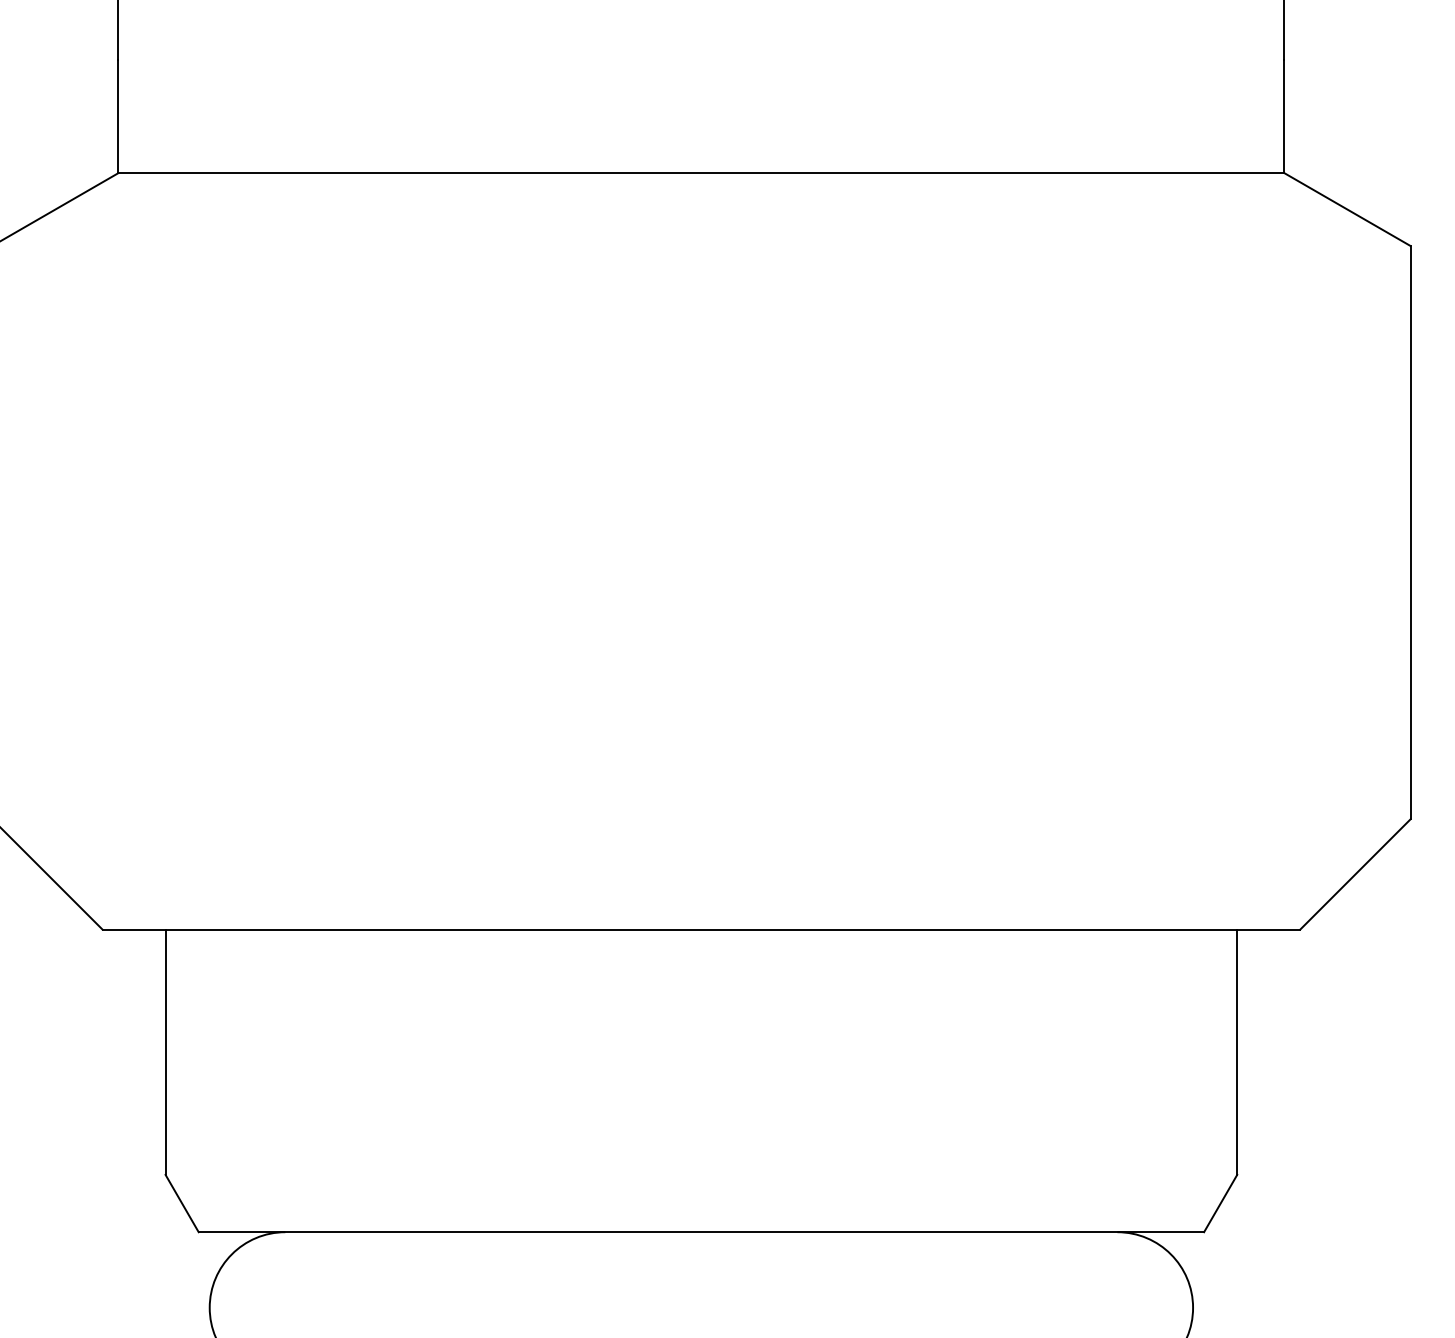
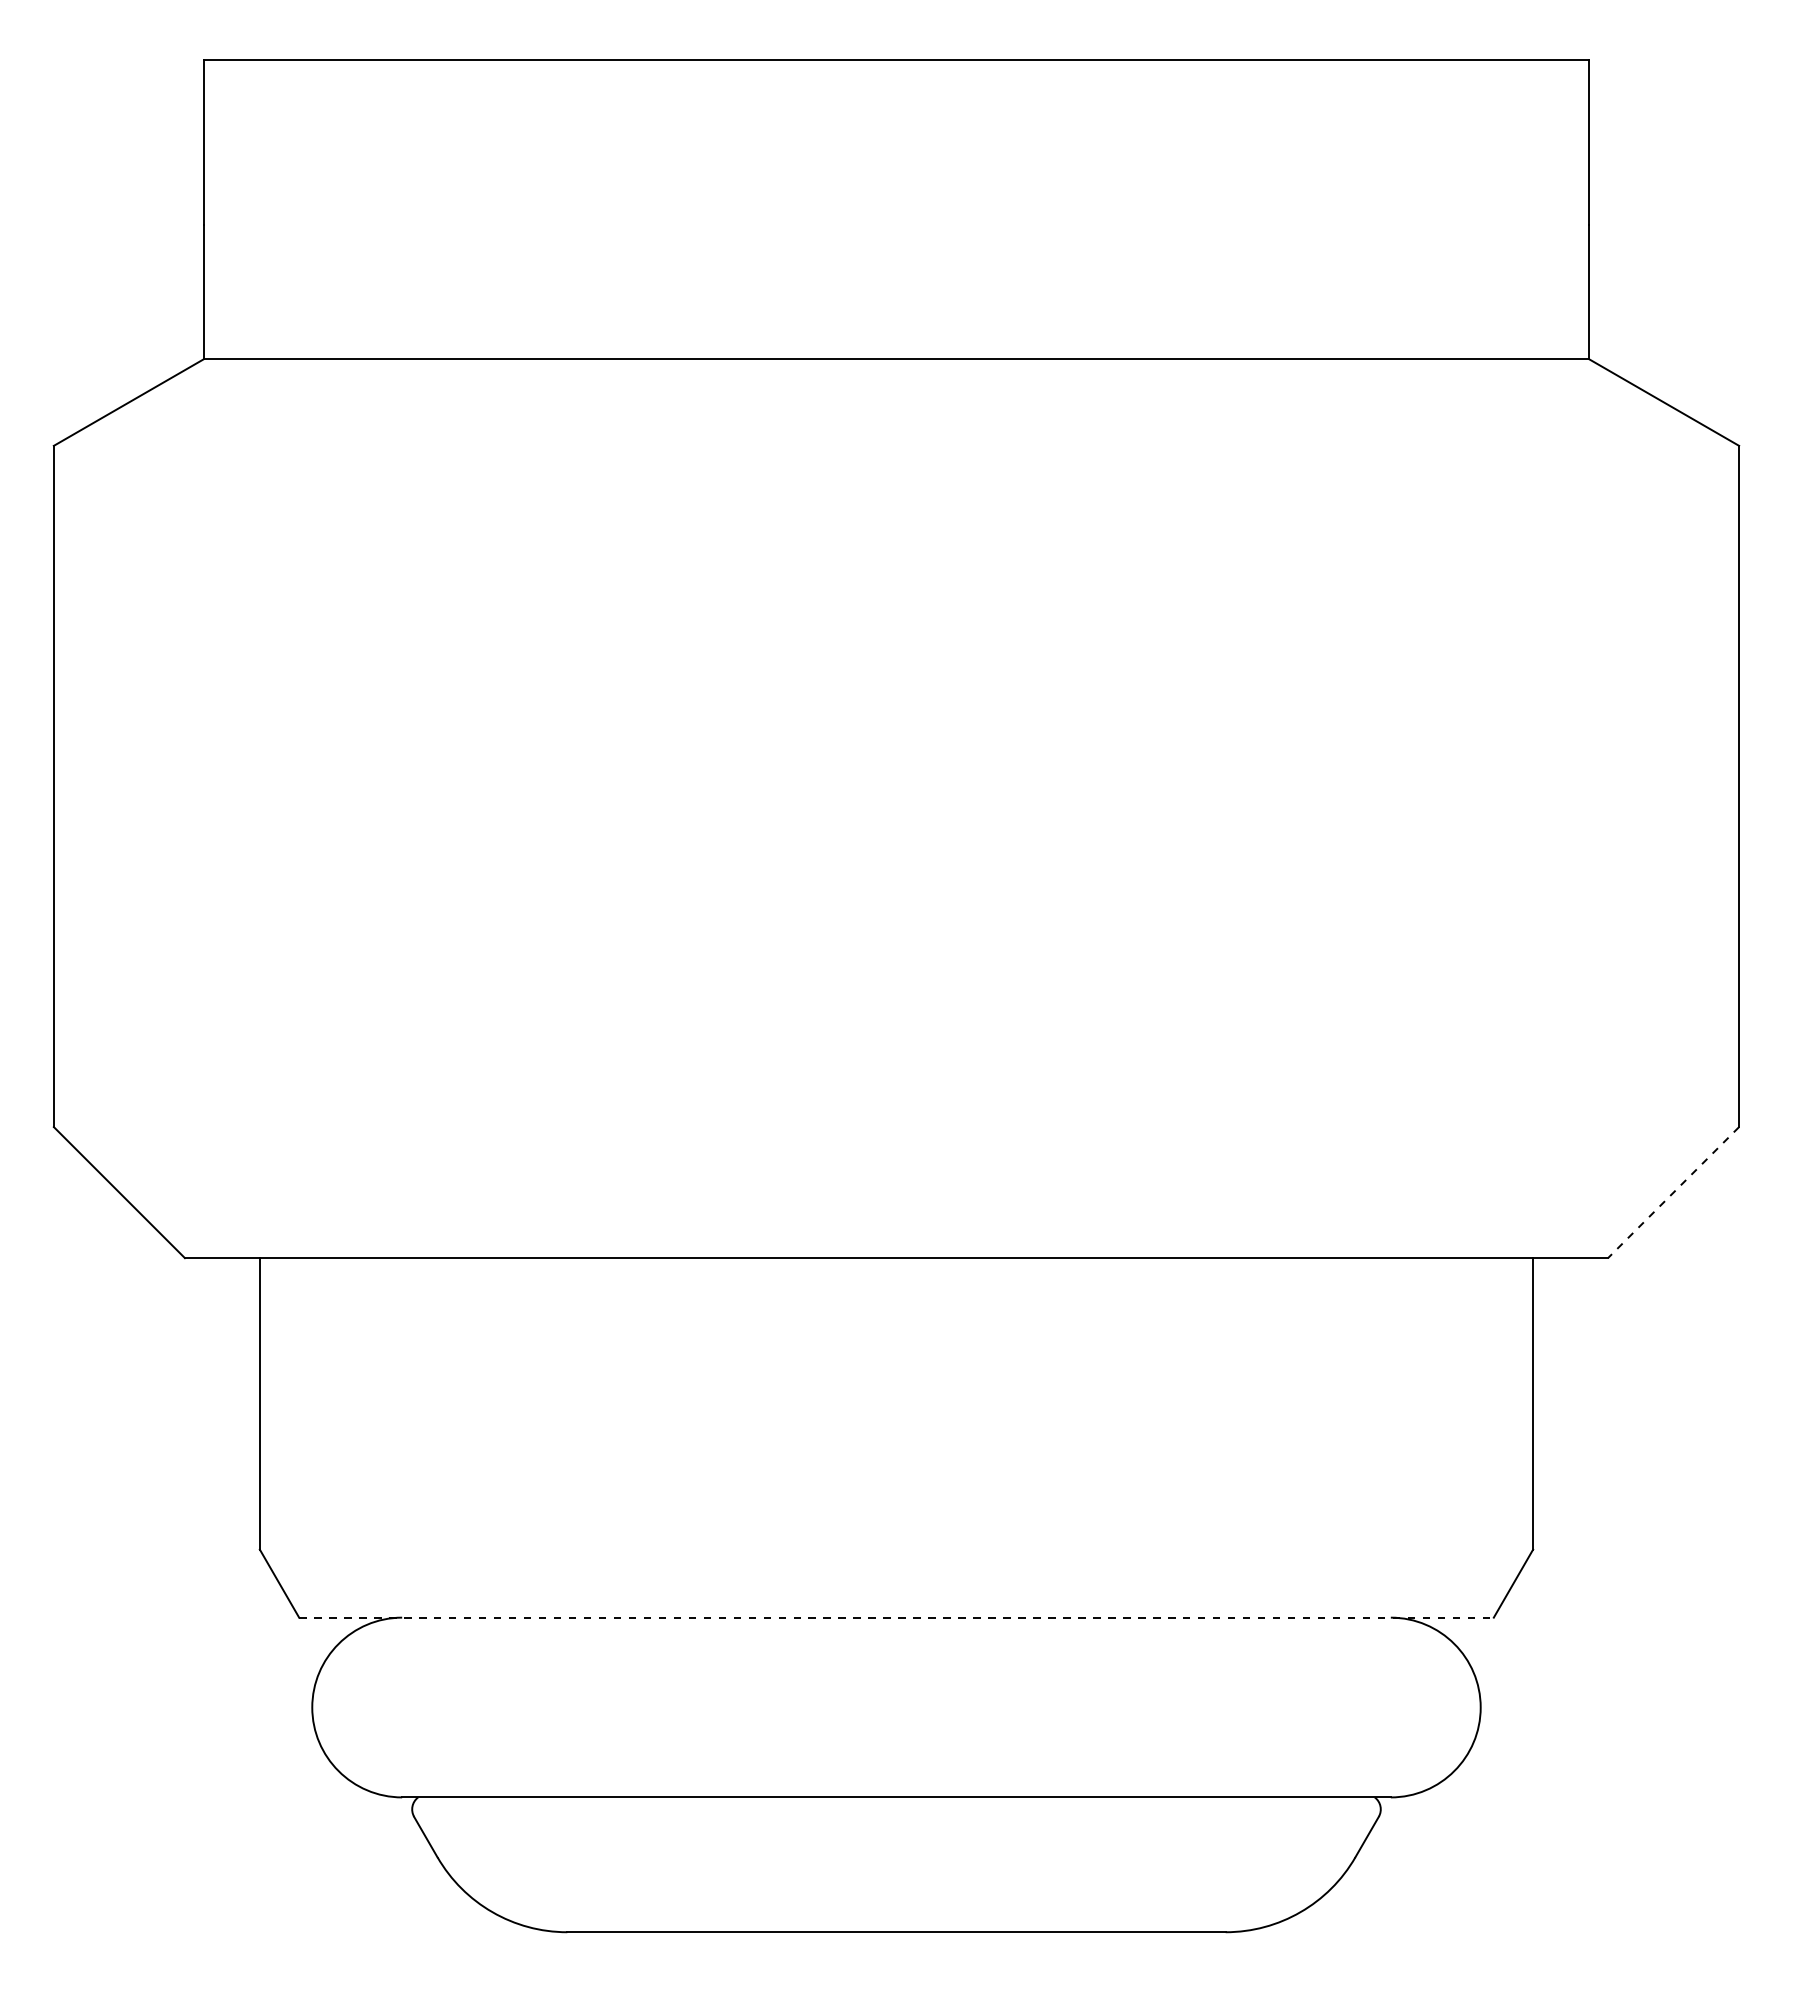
line: (1355, 874) -> (1673, 1192), solid -> dashed
line: (701, 1232) -> (896, 1617), solid -> dashed

